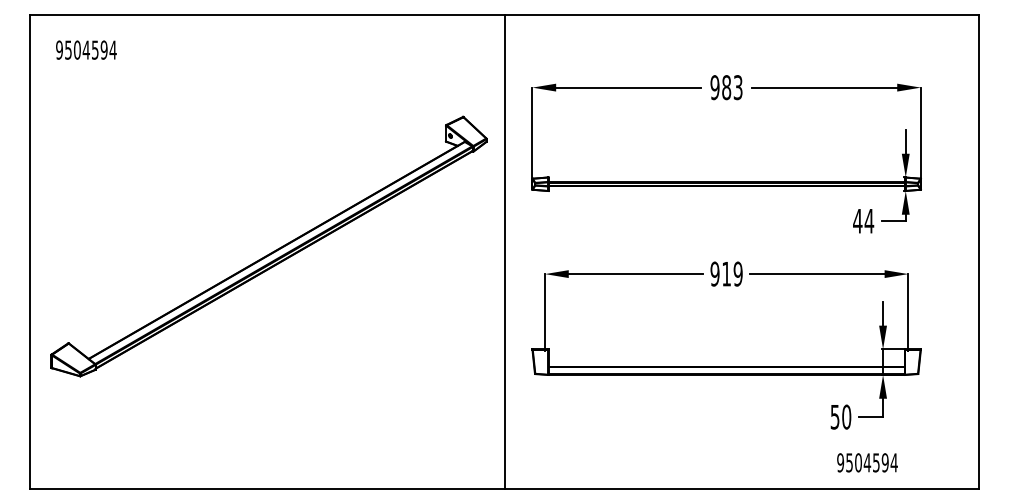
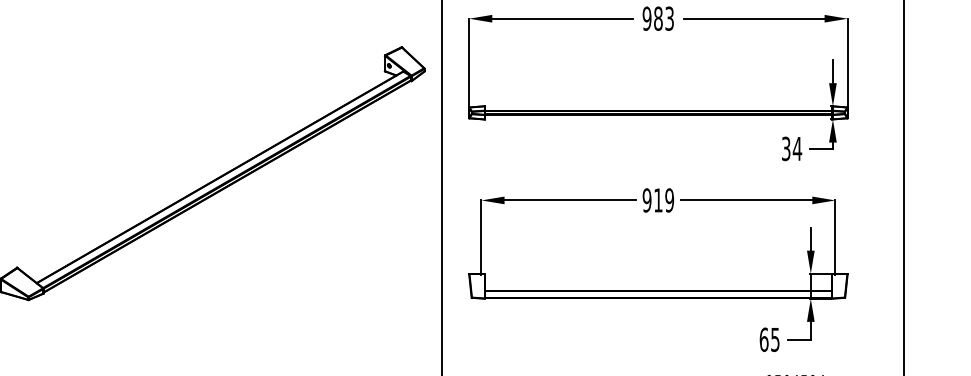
text: (857, 220) -> (785, 148), 44 -> 34
text: (840, 416) -> (769, 339), 50 -> 65

